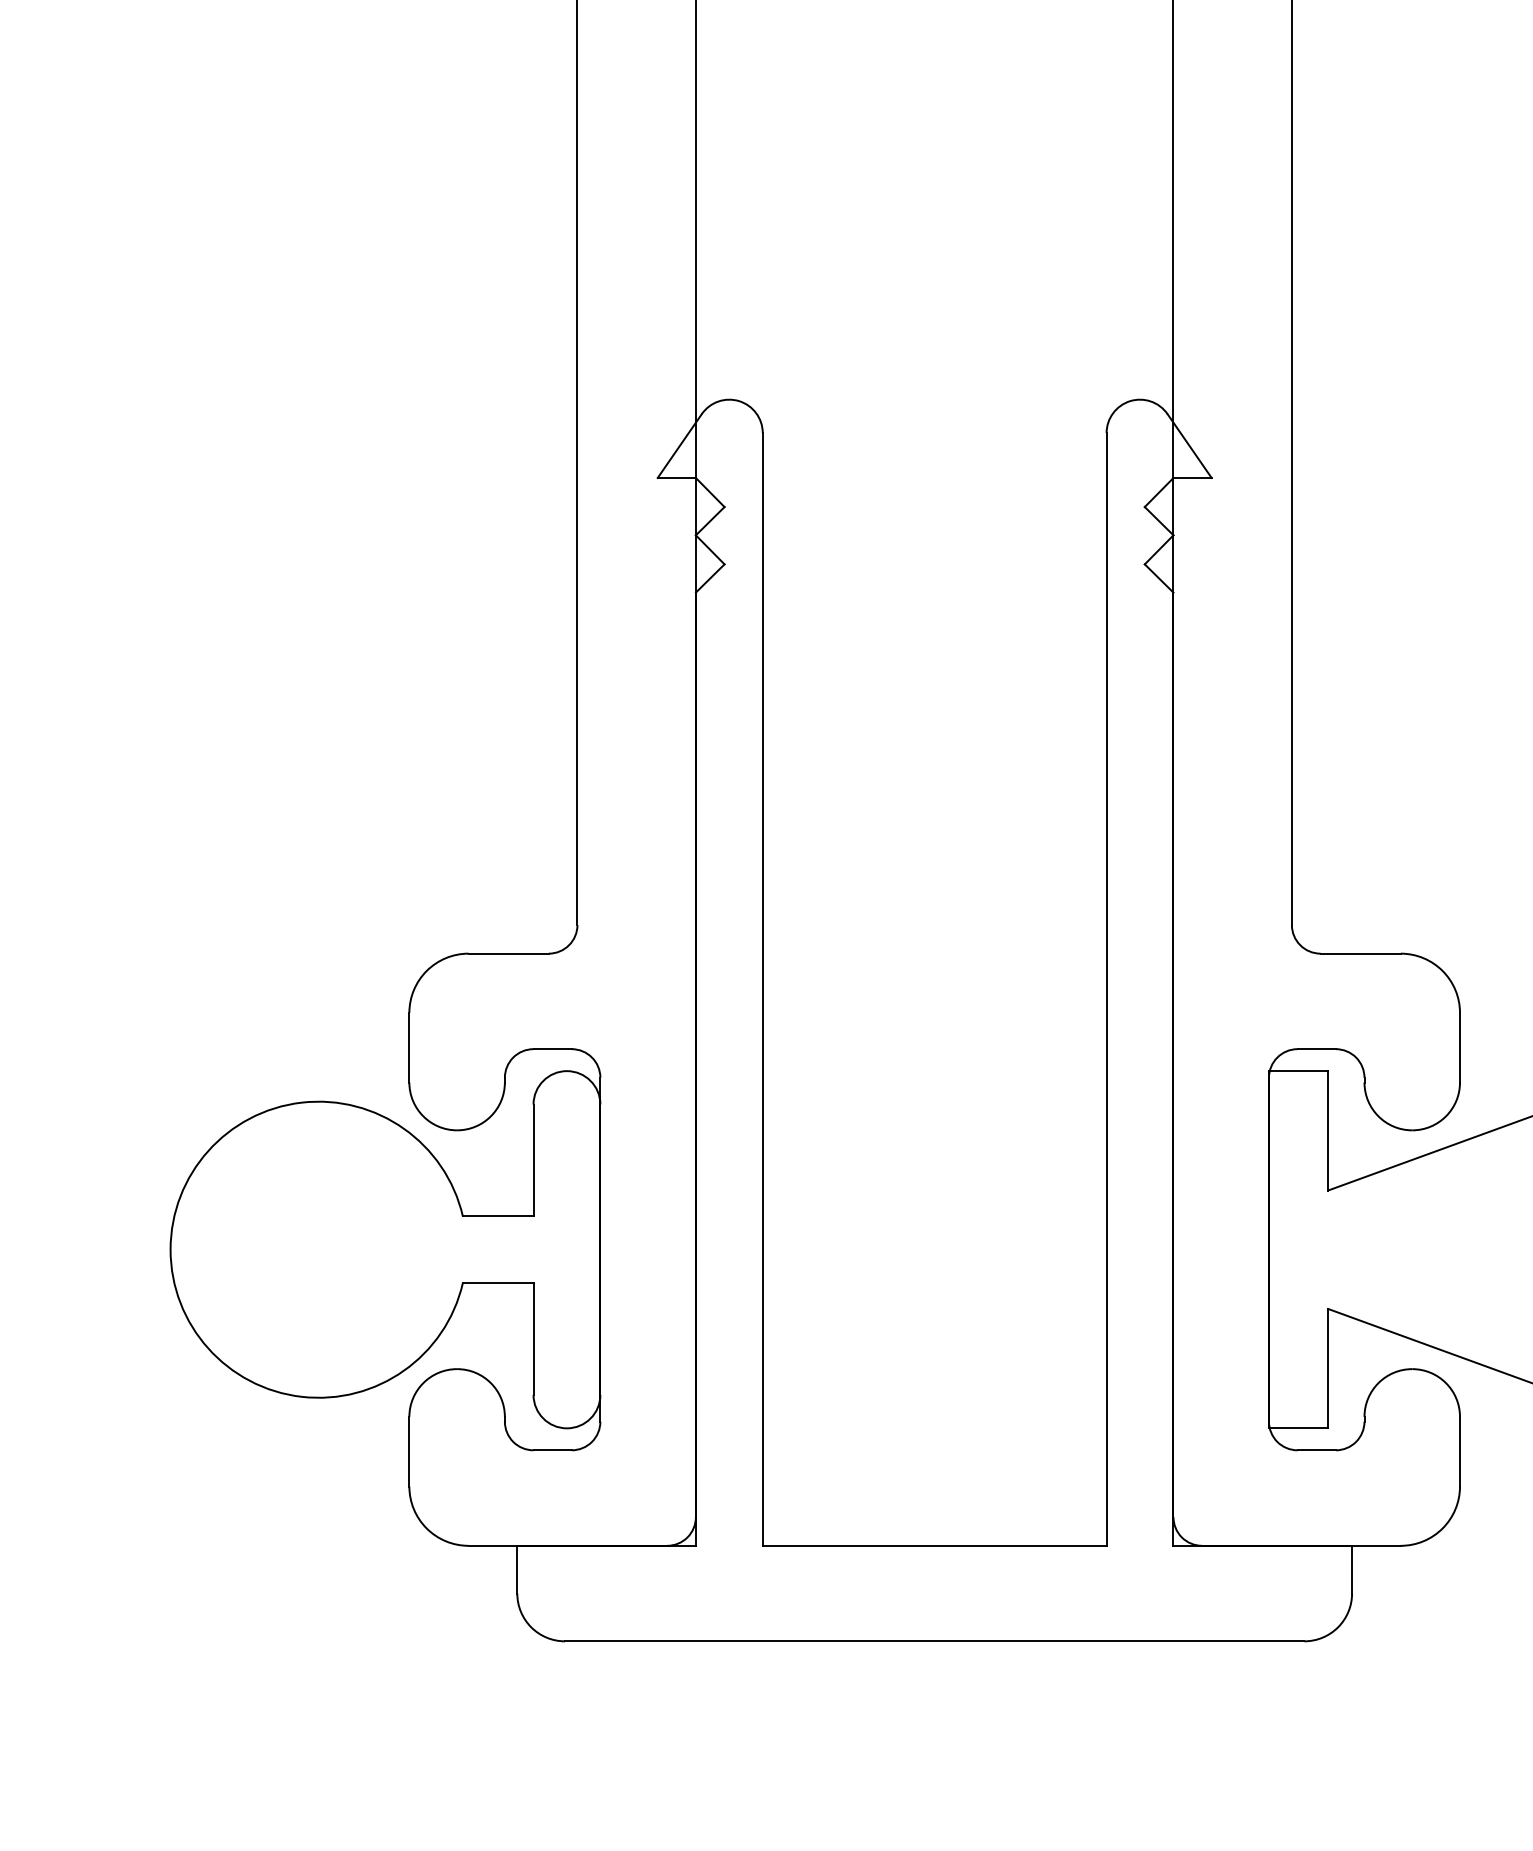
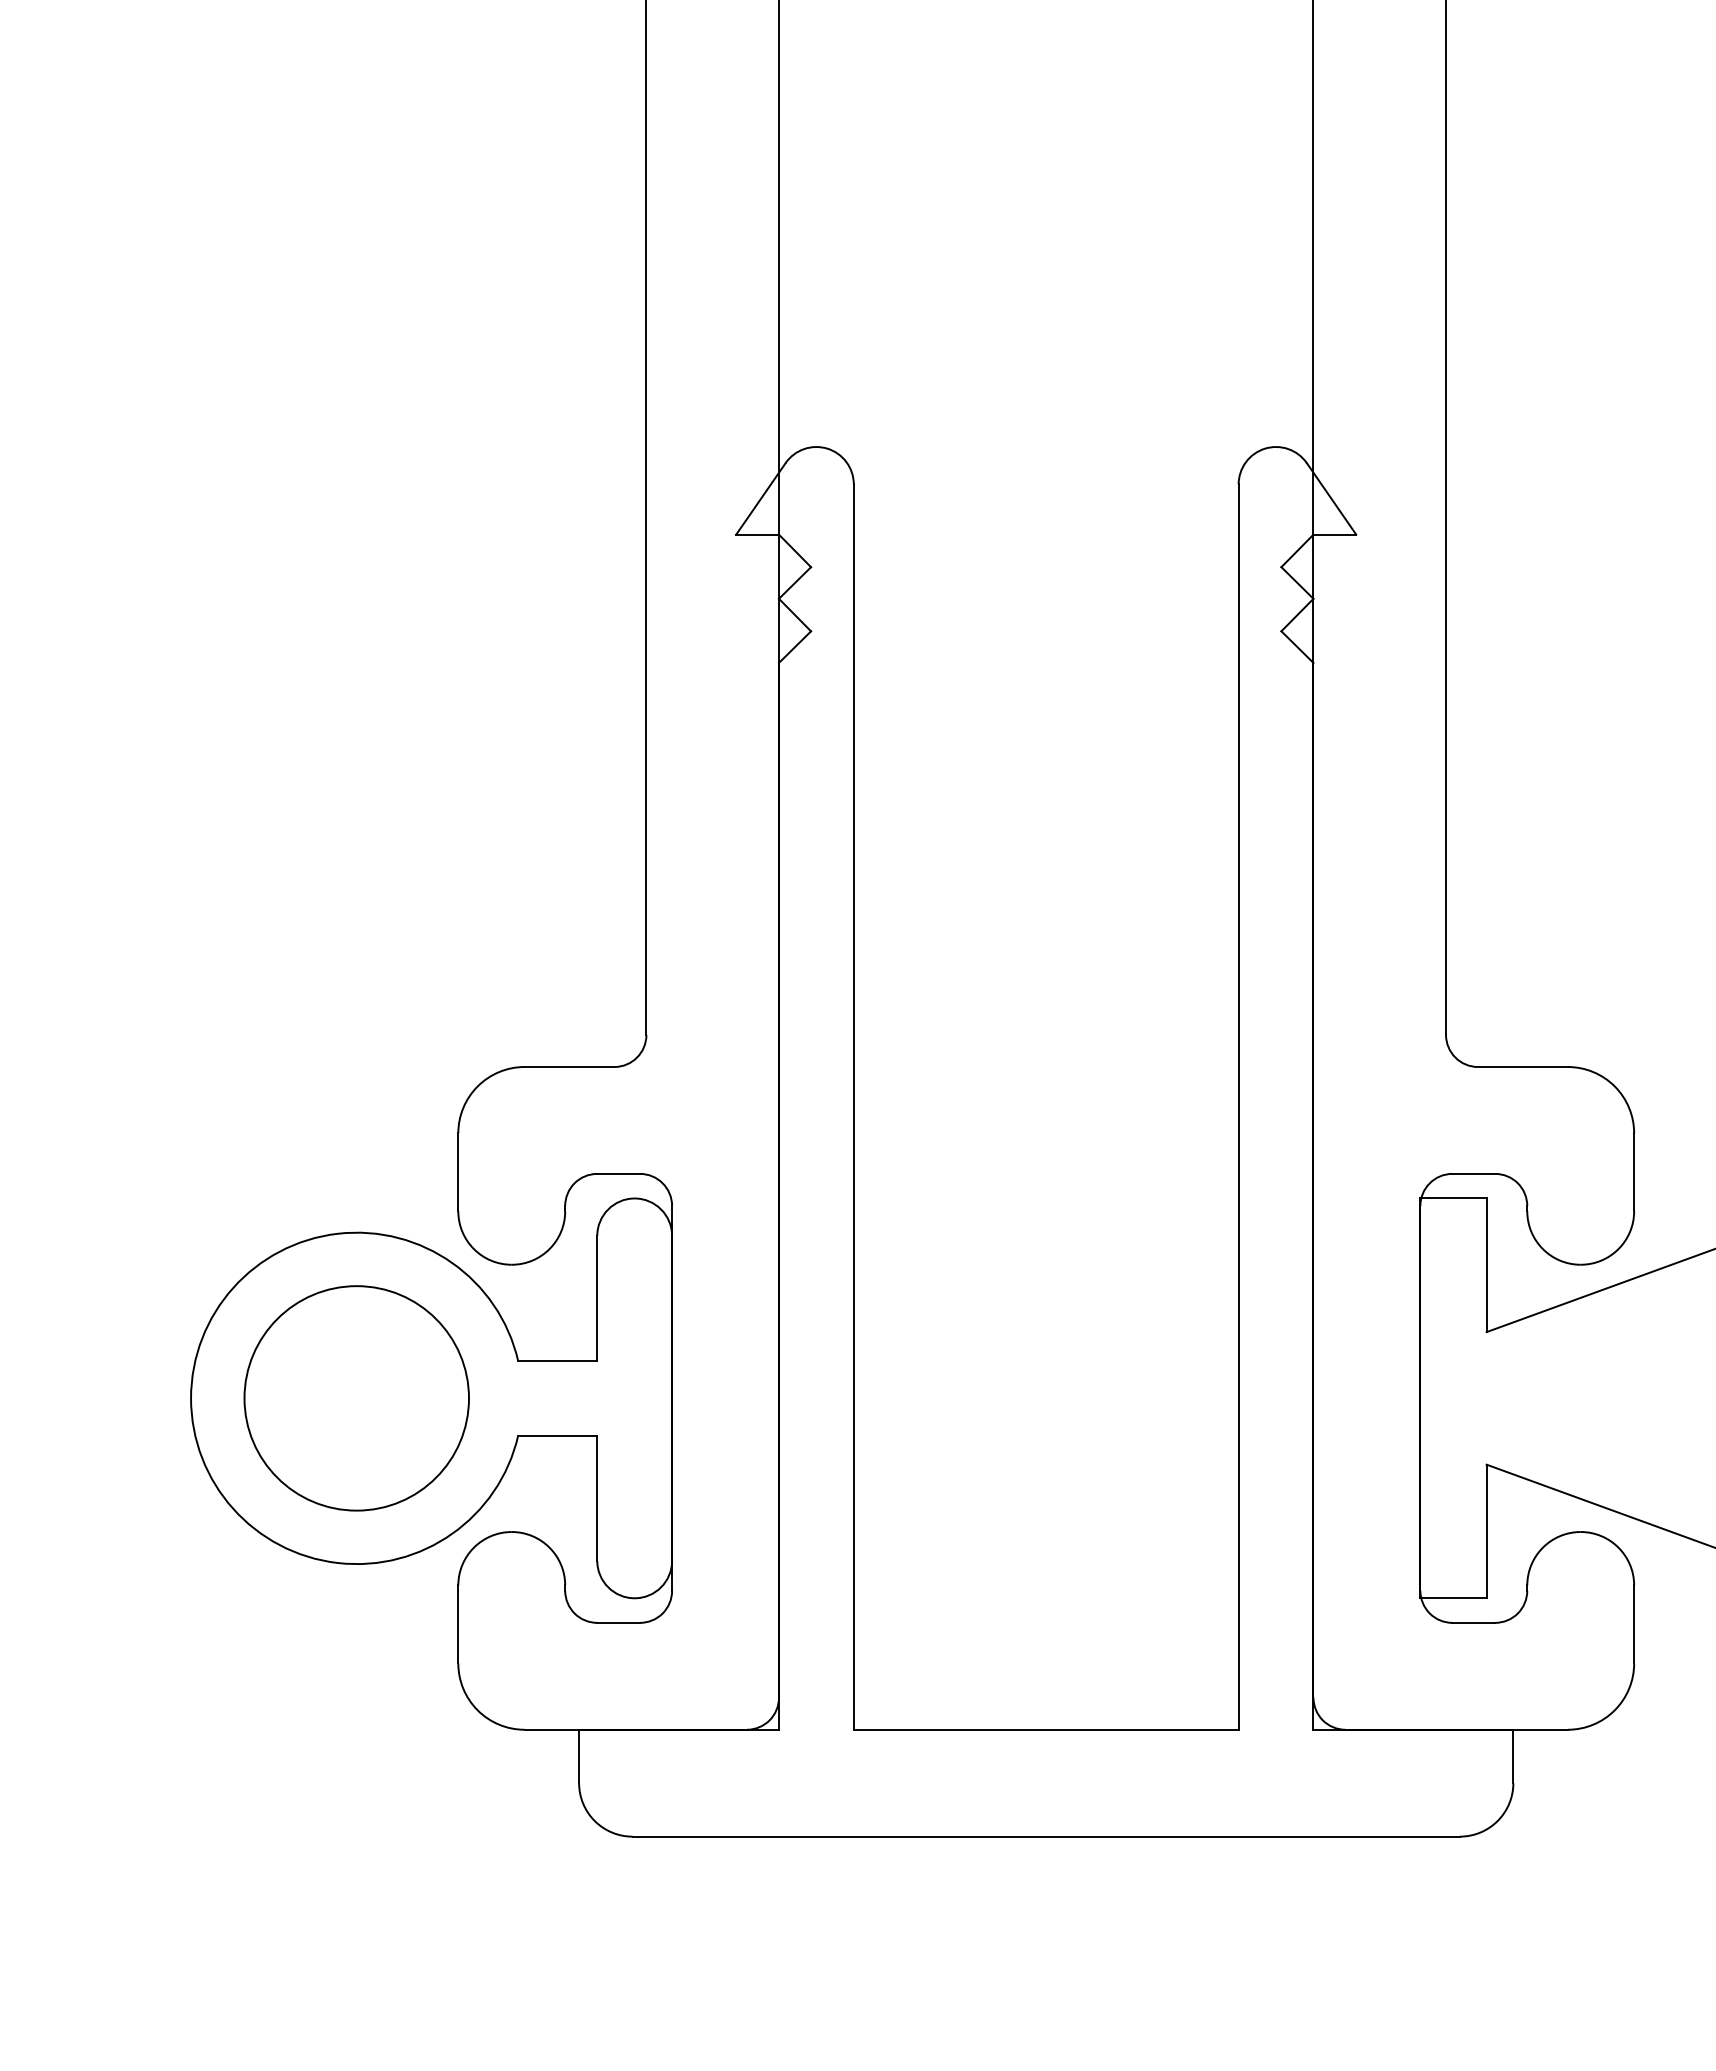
circle: (318, 1249) -> (356, 1398), added

